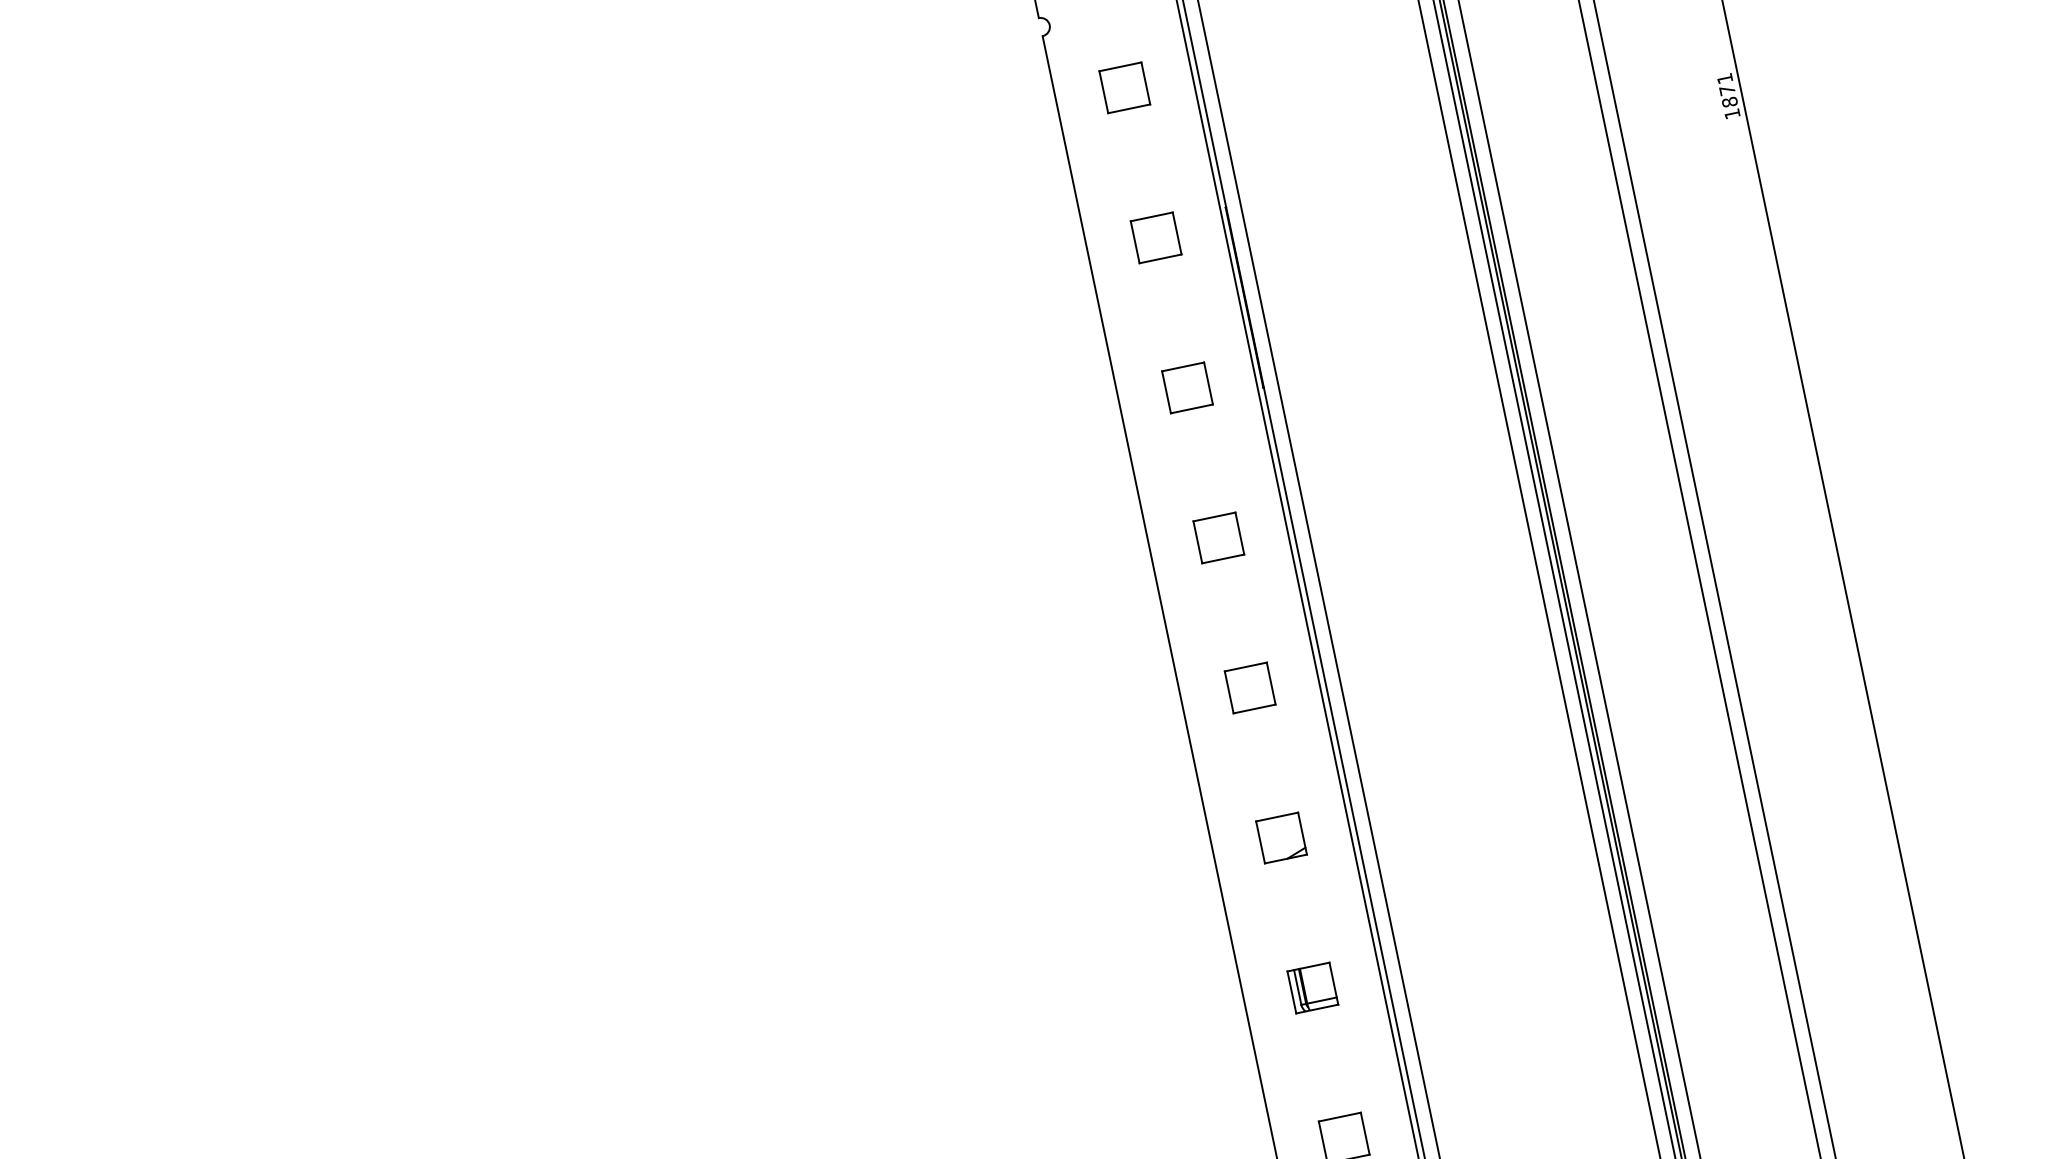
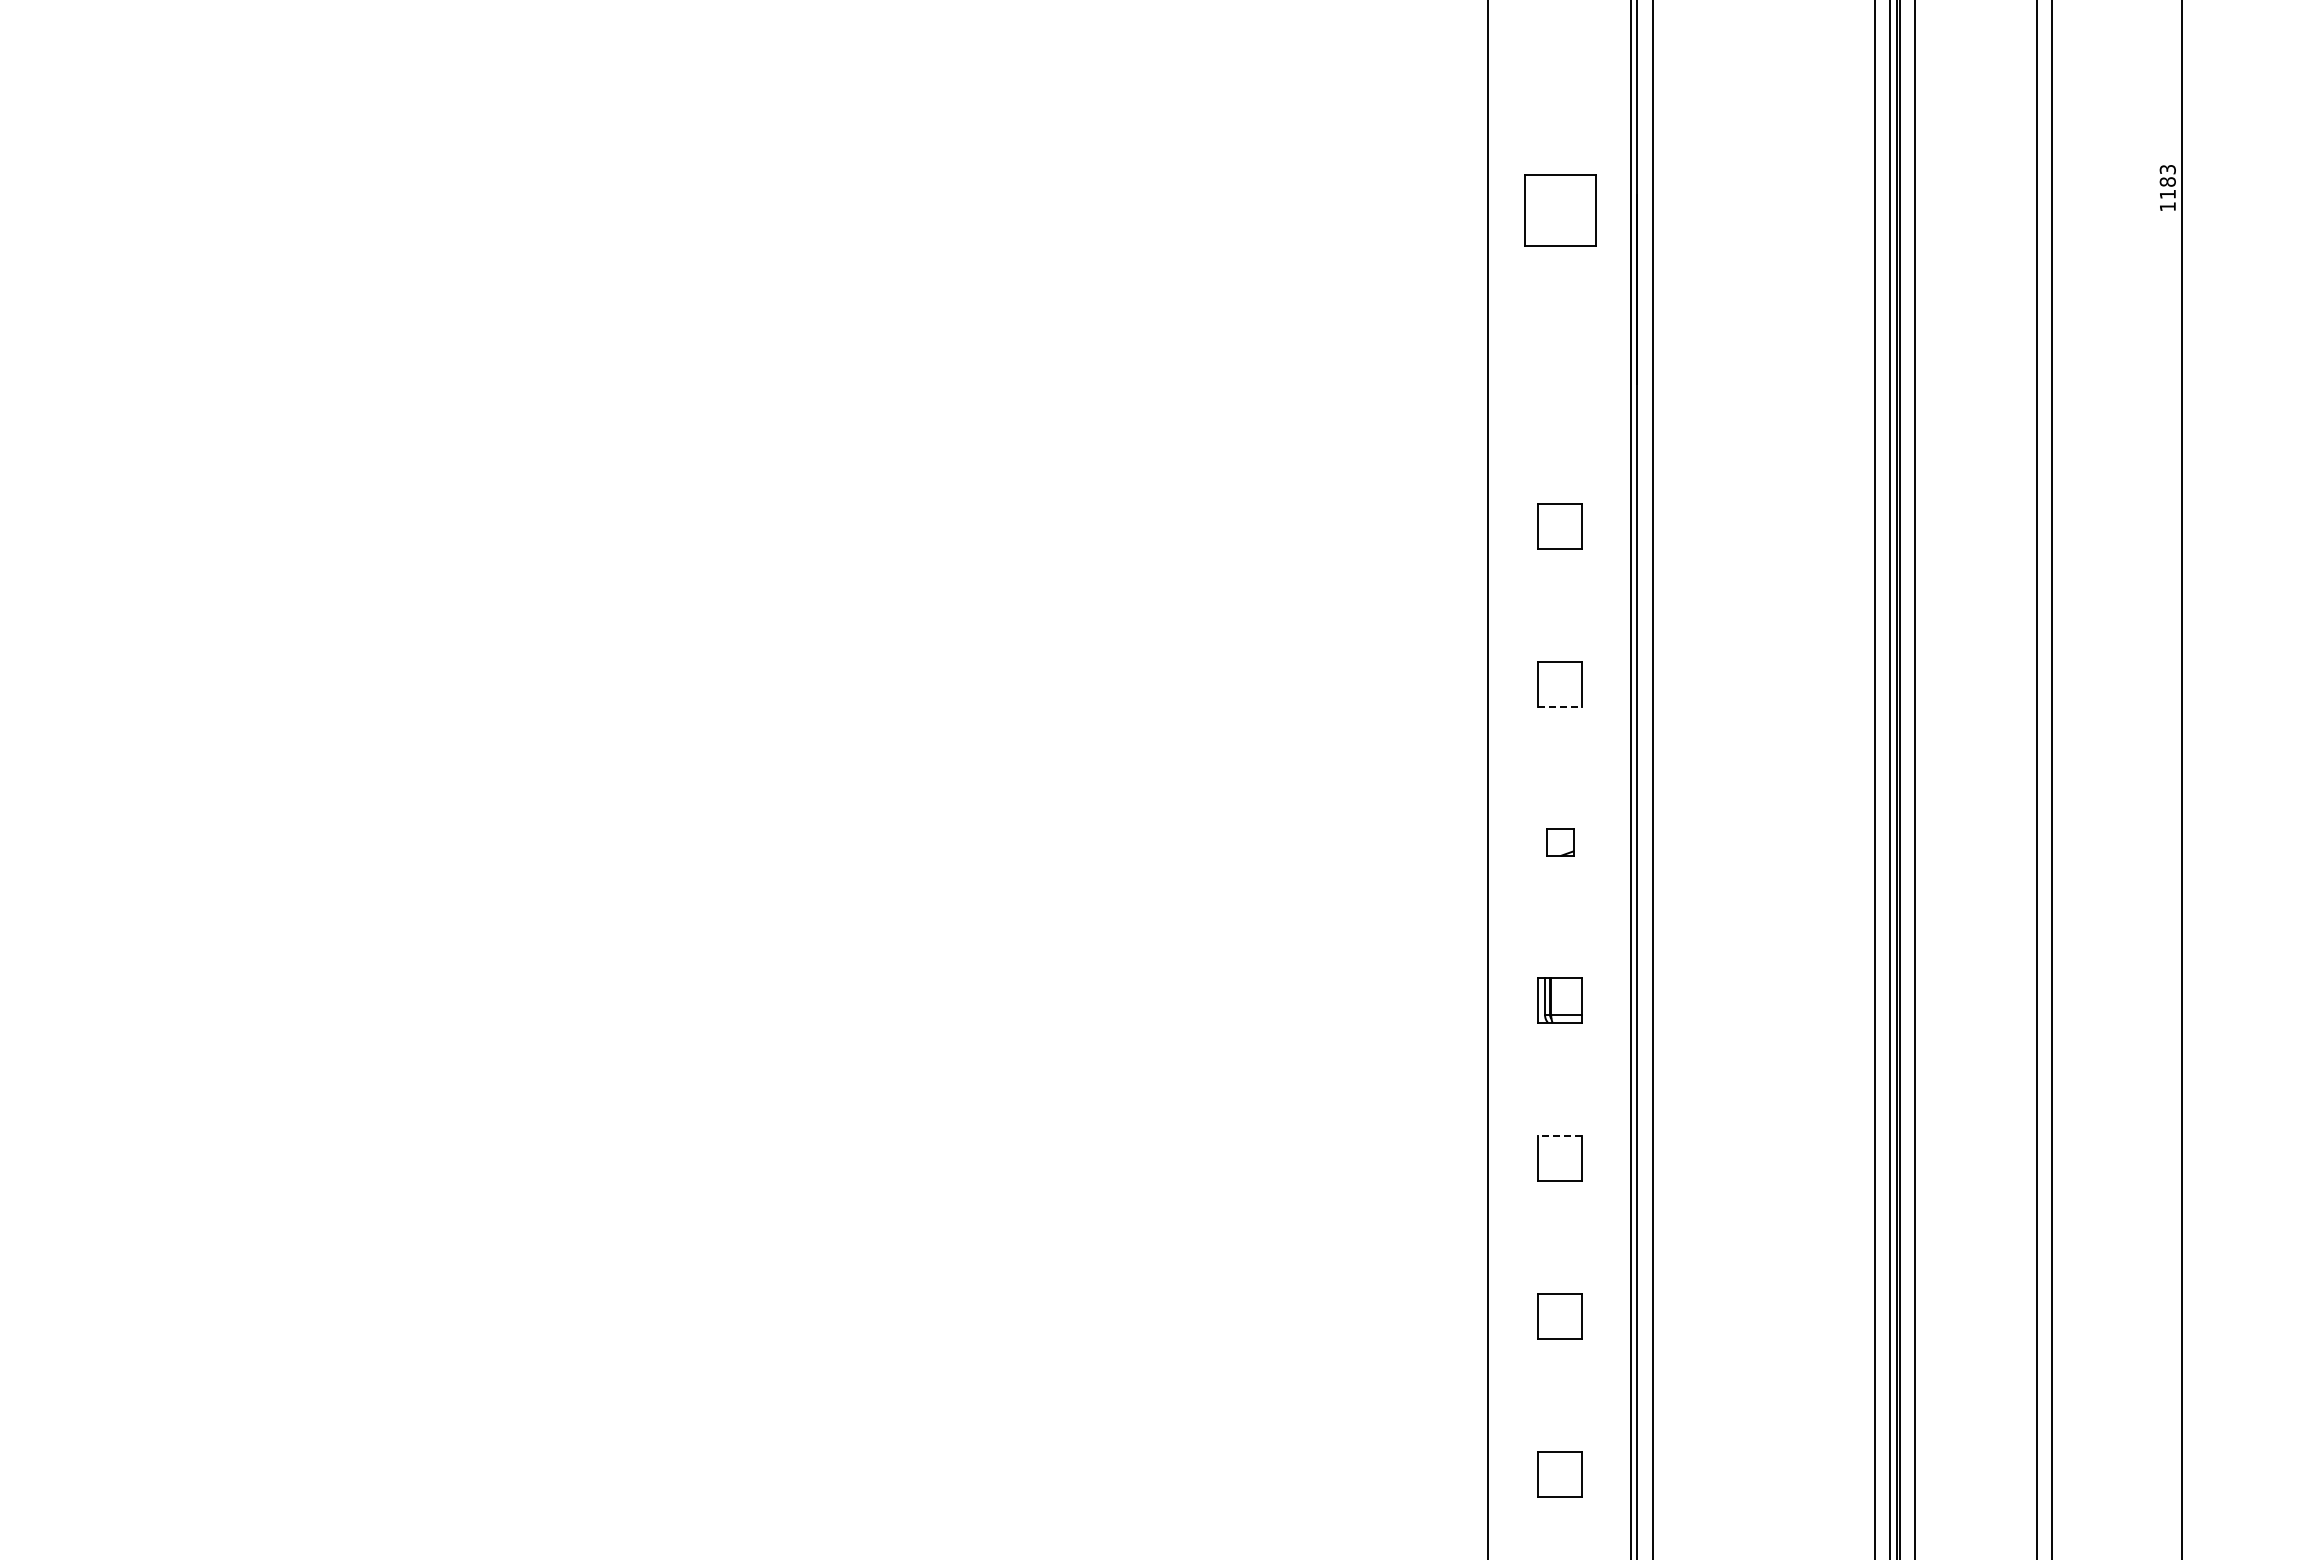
part: (1123, 87) -> (1559, 51), removed
text: (1727, 90) -> (2167, 182), 1871 -> 1183
part: (1155, 237) -> (1559, 209), size x1.6
part: (1186, 388) -> (1559, 368), removed
line: (1254, 708) -> (1560, 706), solid -> dashed
part: (1281, 837) -> (1560, 842), size x0.6
line: (1339, 1117) -> (1559, 1136), solid -> dashed

